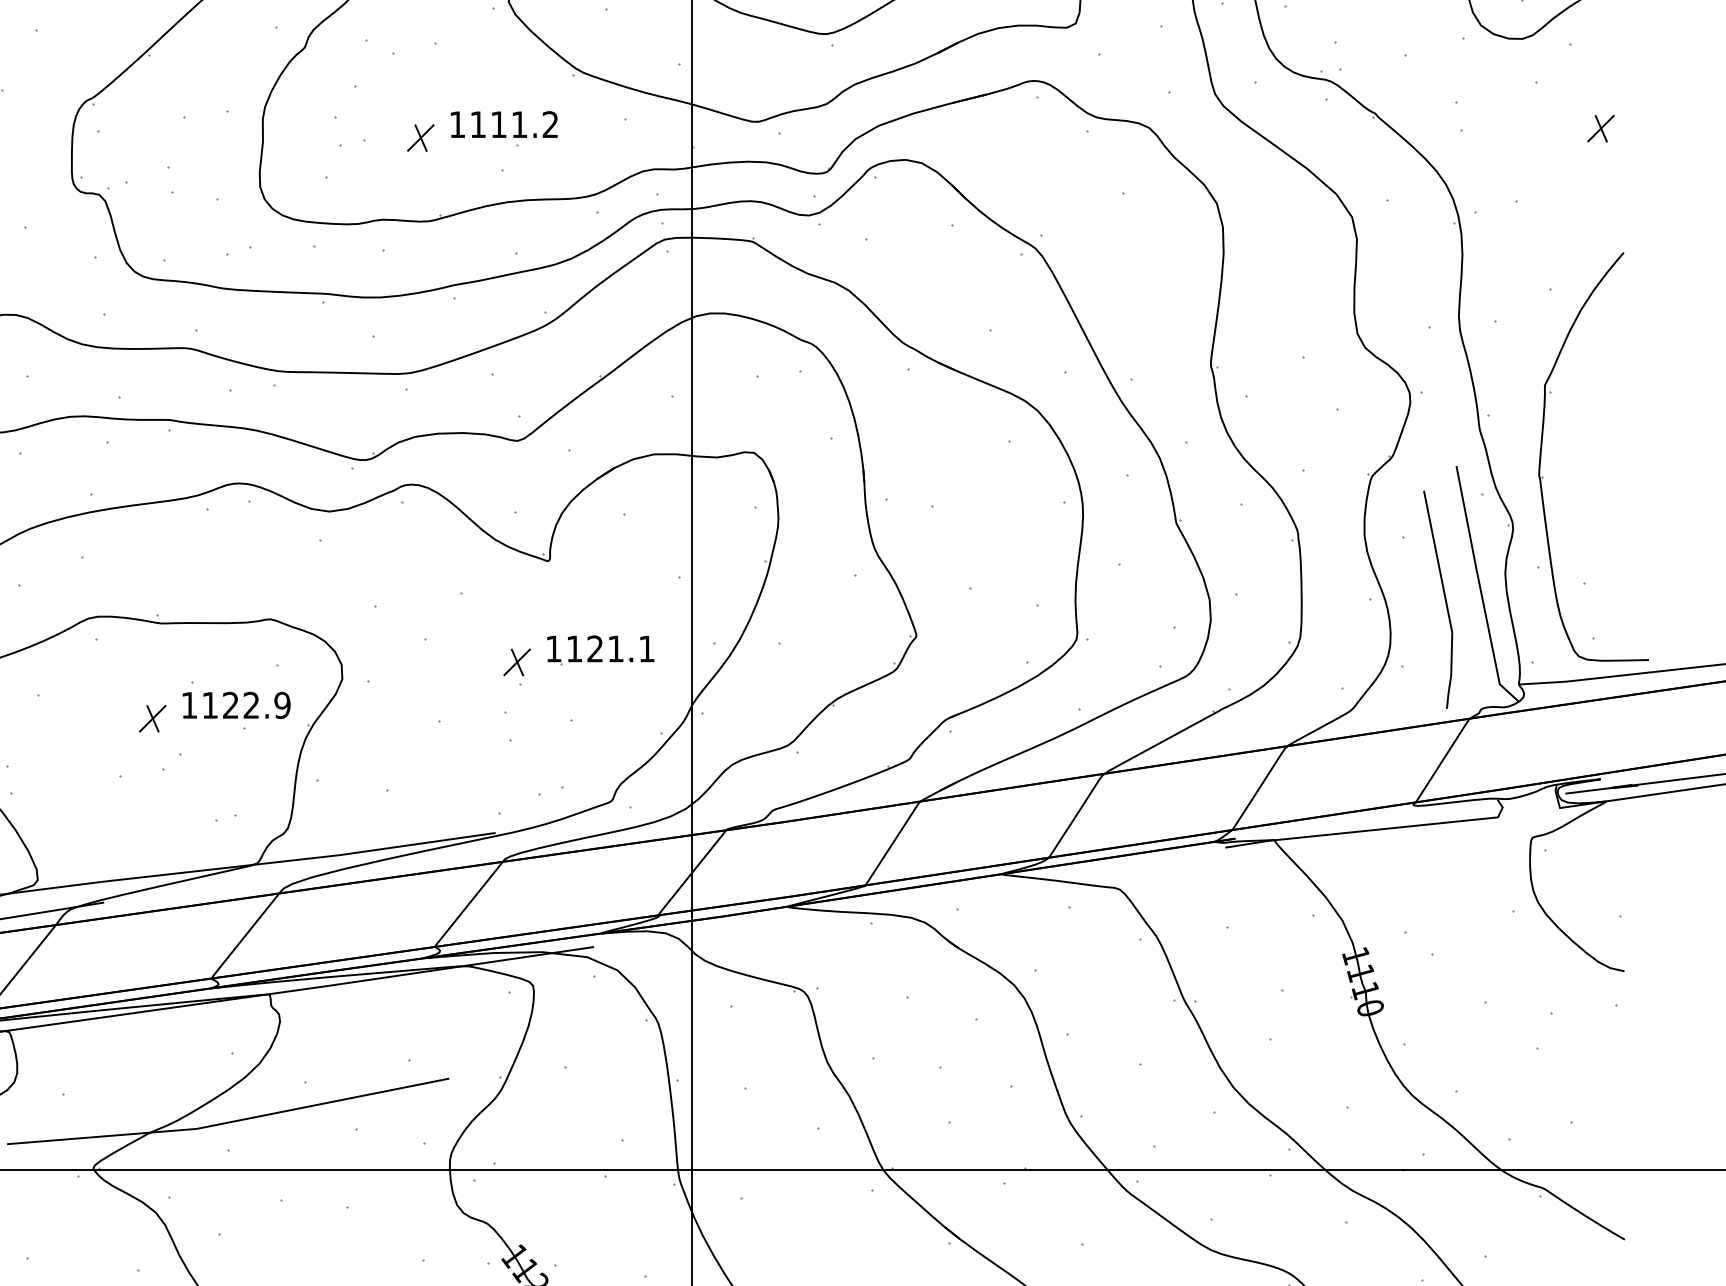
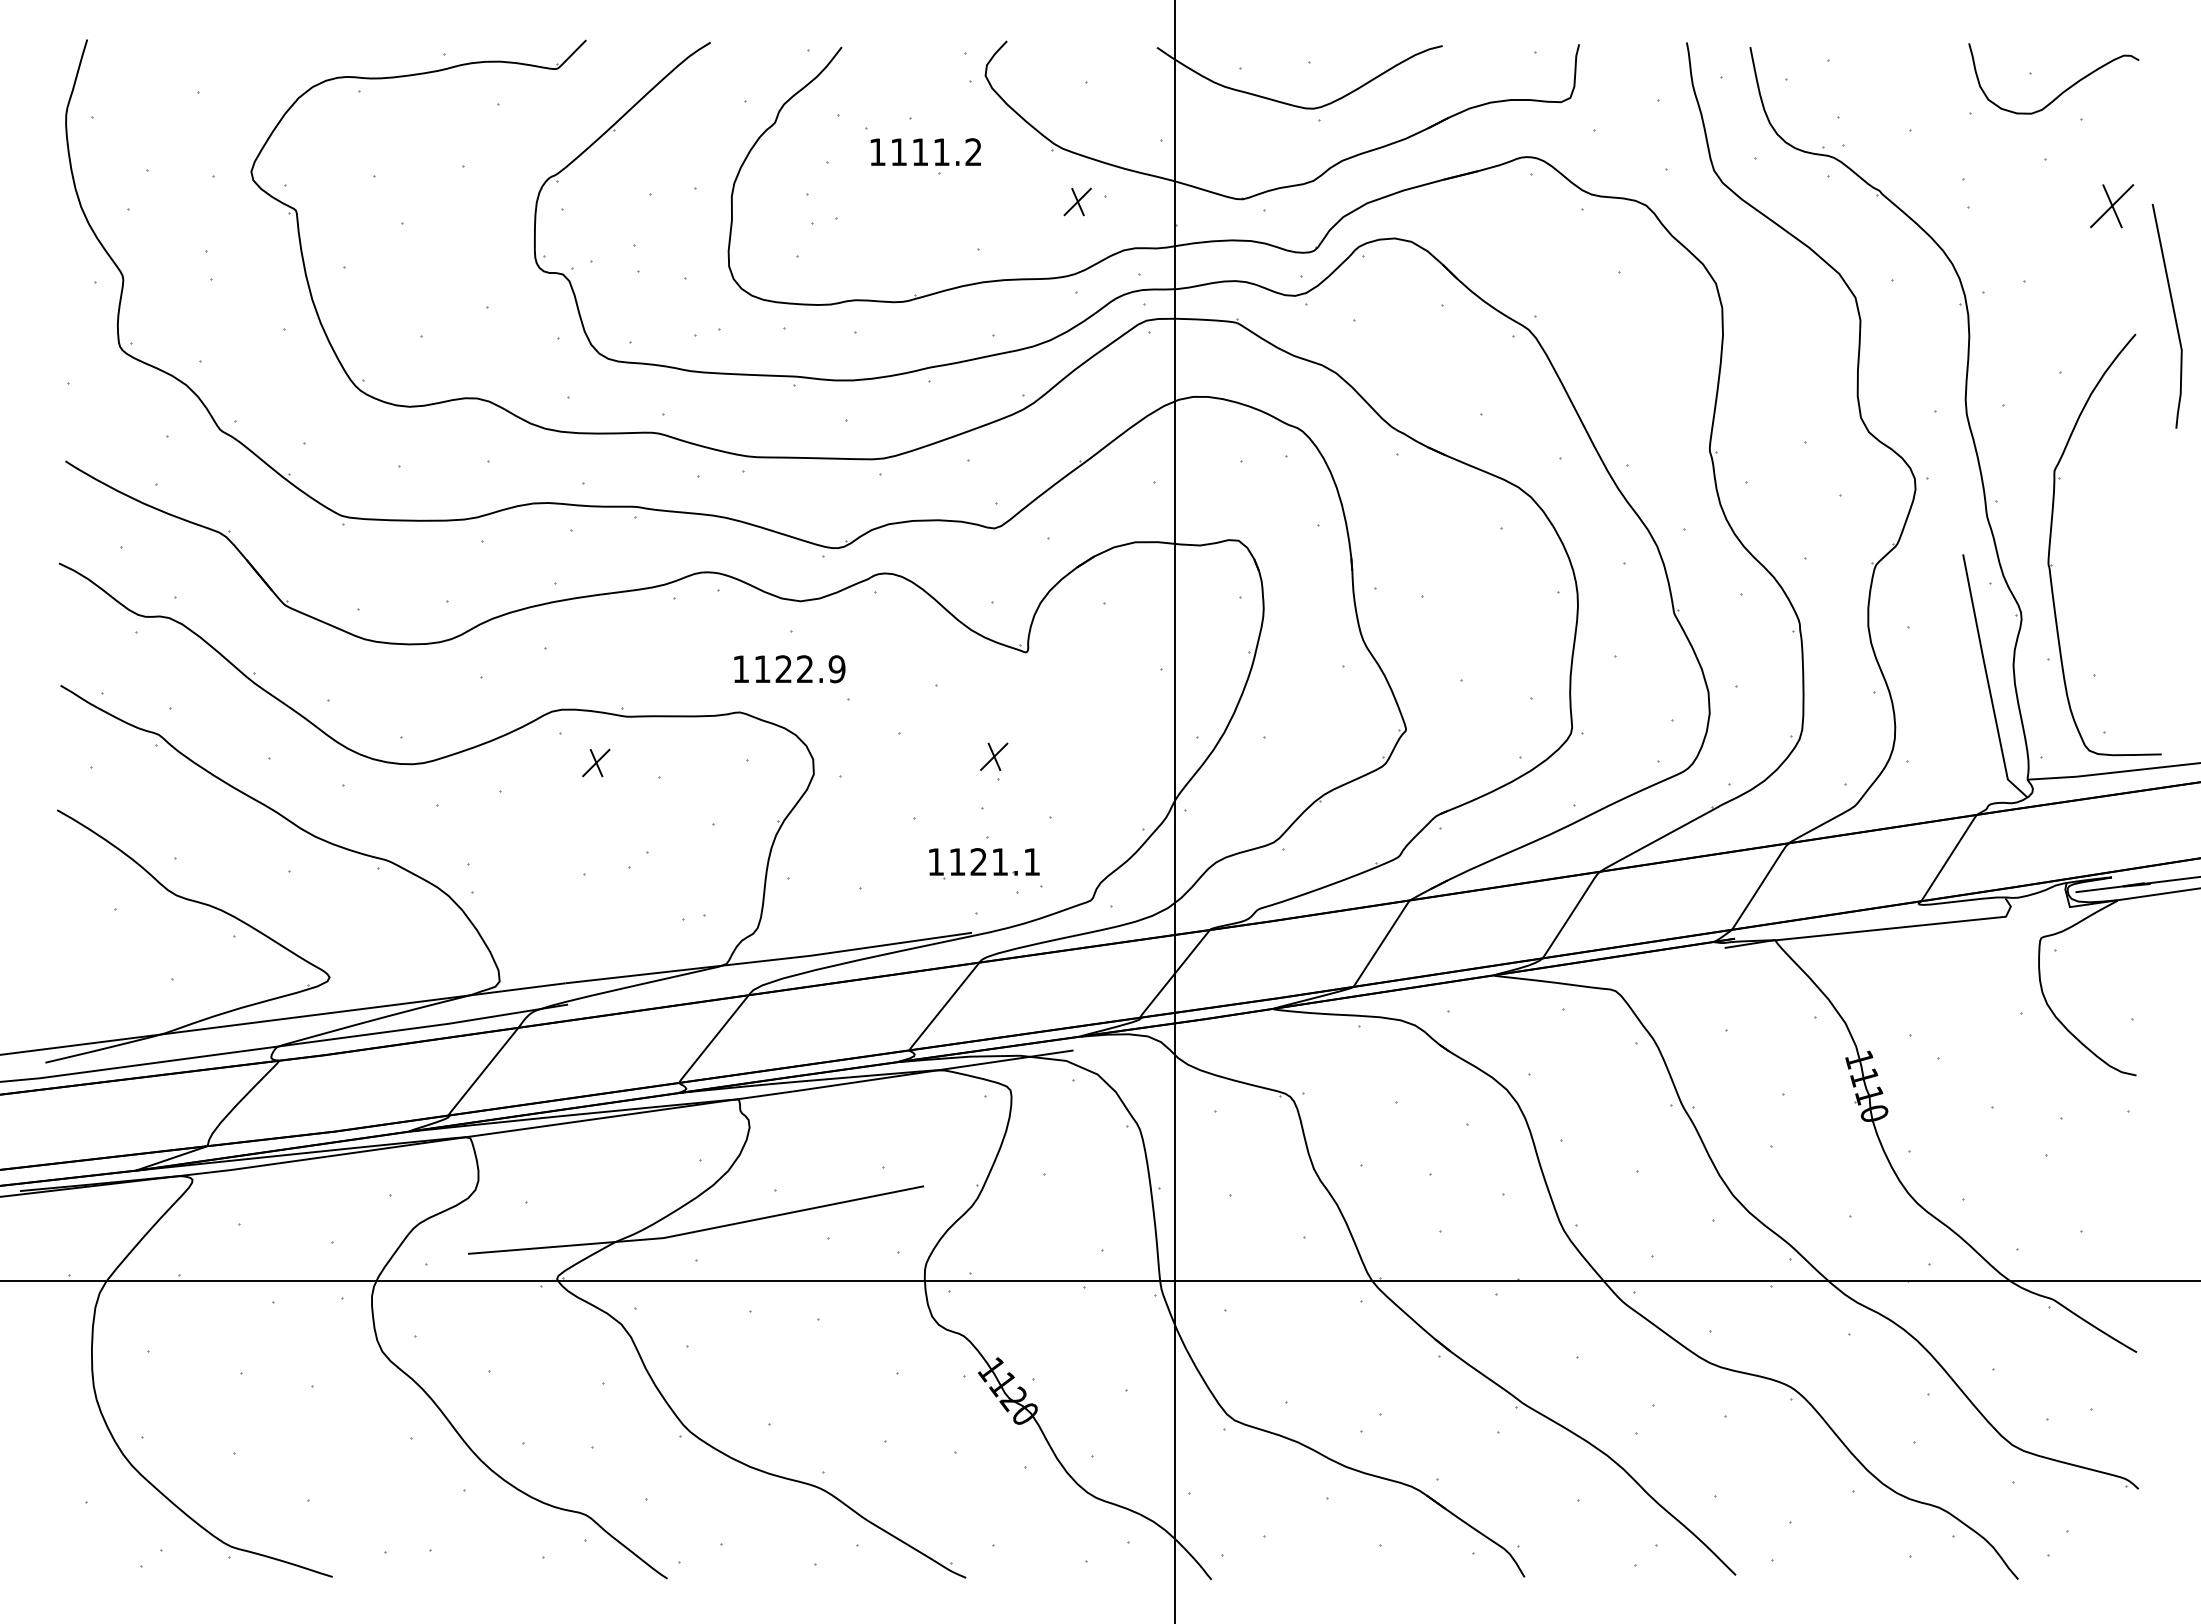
part: (503, 128) -> (925, 156), moved
part: (1601, 128) -> (2112, 206), size x1.6
part: (420, 137) -> (1077, 201), moved
line: (1444, 598) -> (2173, 314), moved
part: (600, 650) -> (984, 863), moved
text: (236, 705) -> (789, 669), moved
part: (152, 718) -> (596, 762), moved

